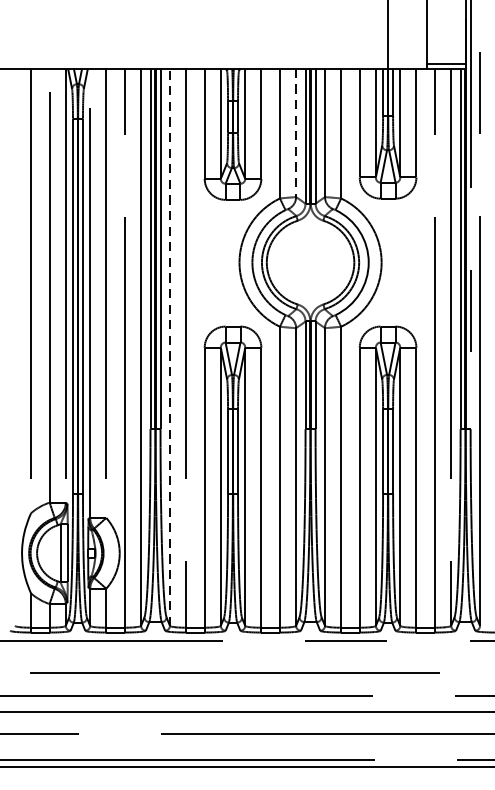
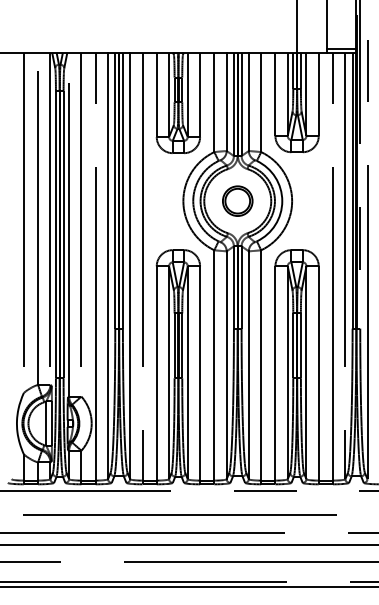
line: (295, 133) -> (226, 102), dashed -> solid
part: (310, 261) -> (237, 200), added
line: (170, 346) -> (130, 265), dashed -> solid

